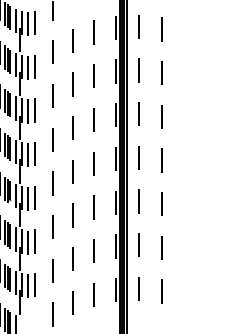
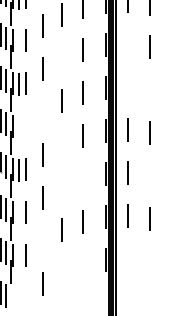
line: (28, 67) -> (19, 41), removed
line: (139, 70) -> (128, 44), removed
line: (72, 84) -> (62, 57), removed
line: (139, 114) -> (128, 87), removed
line: (161, 116) -> (149, 89), removed
line: (52, 139) -> (42, 112), removed
line: (35, 154) -> (25, 126), removed
line: (28, 155) -> (19, 127), removed
line: (72, 171) -> (62, 143), removed
line: (161, 204) -> (149, 175), removed
line: (93, 207) -> (83, 178), removed
line: (72, 215) -> (62, 186), removed
line: (28, 242) -> (19, 213), removed
line: (52, 270) -> (42, 240), removed
line: (28, 286) -> (19, 256), removed
line: (139, 288) -> (128, 258), removed
line: (161, 291) -> (149, 261), removed
line: (93, 294) -> (83, 264), removed
line: (72, 302) -> (62, 272), removed

